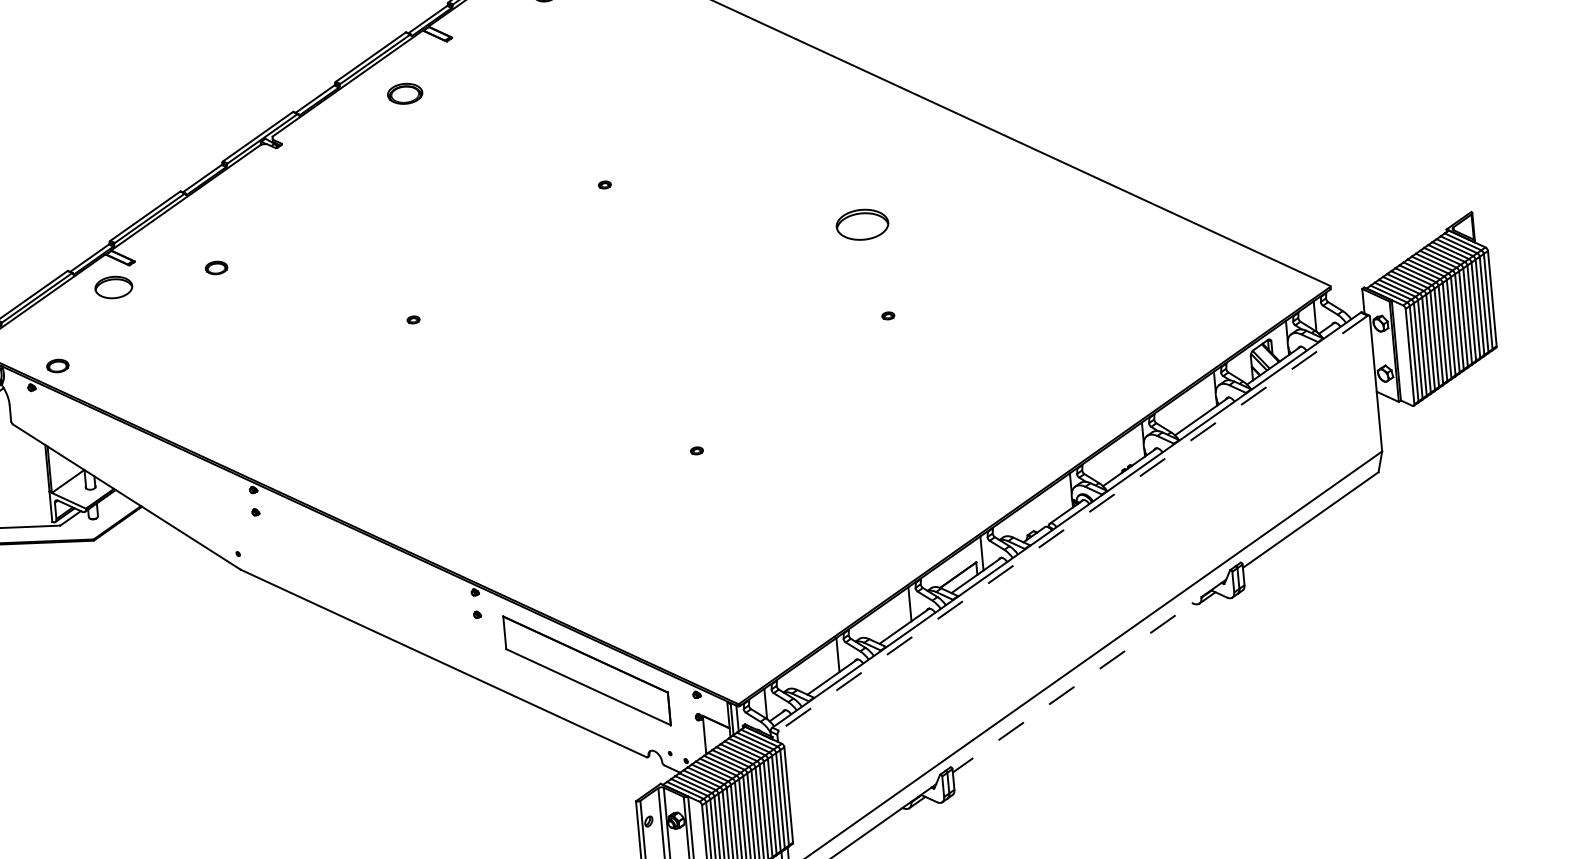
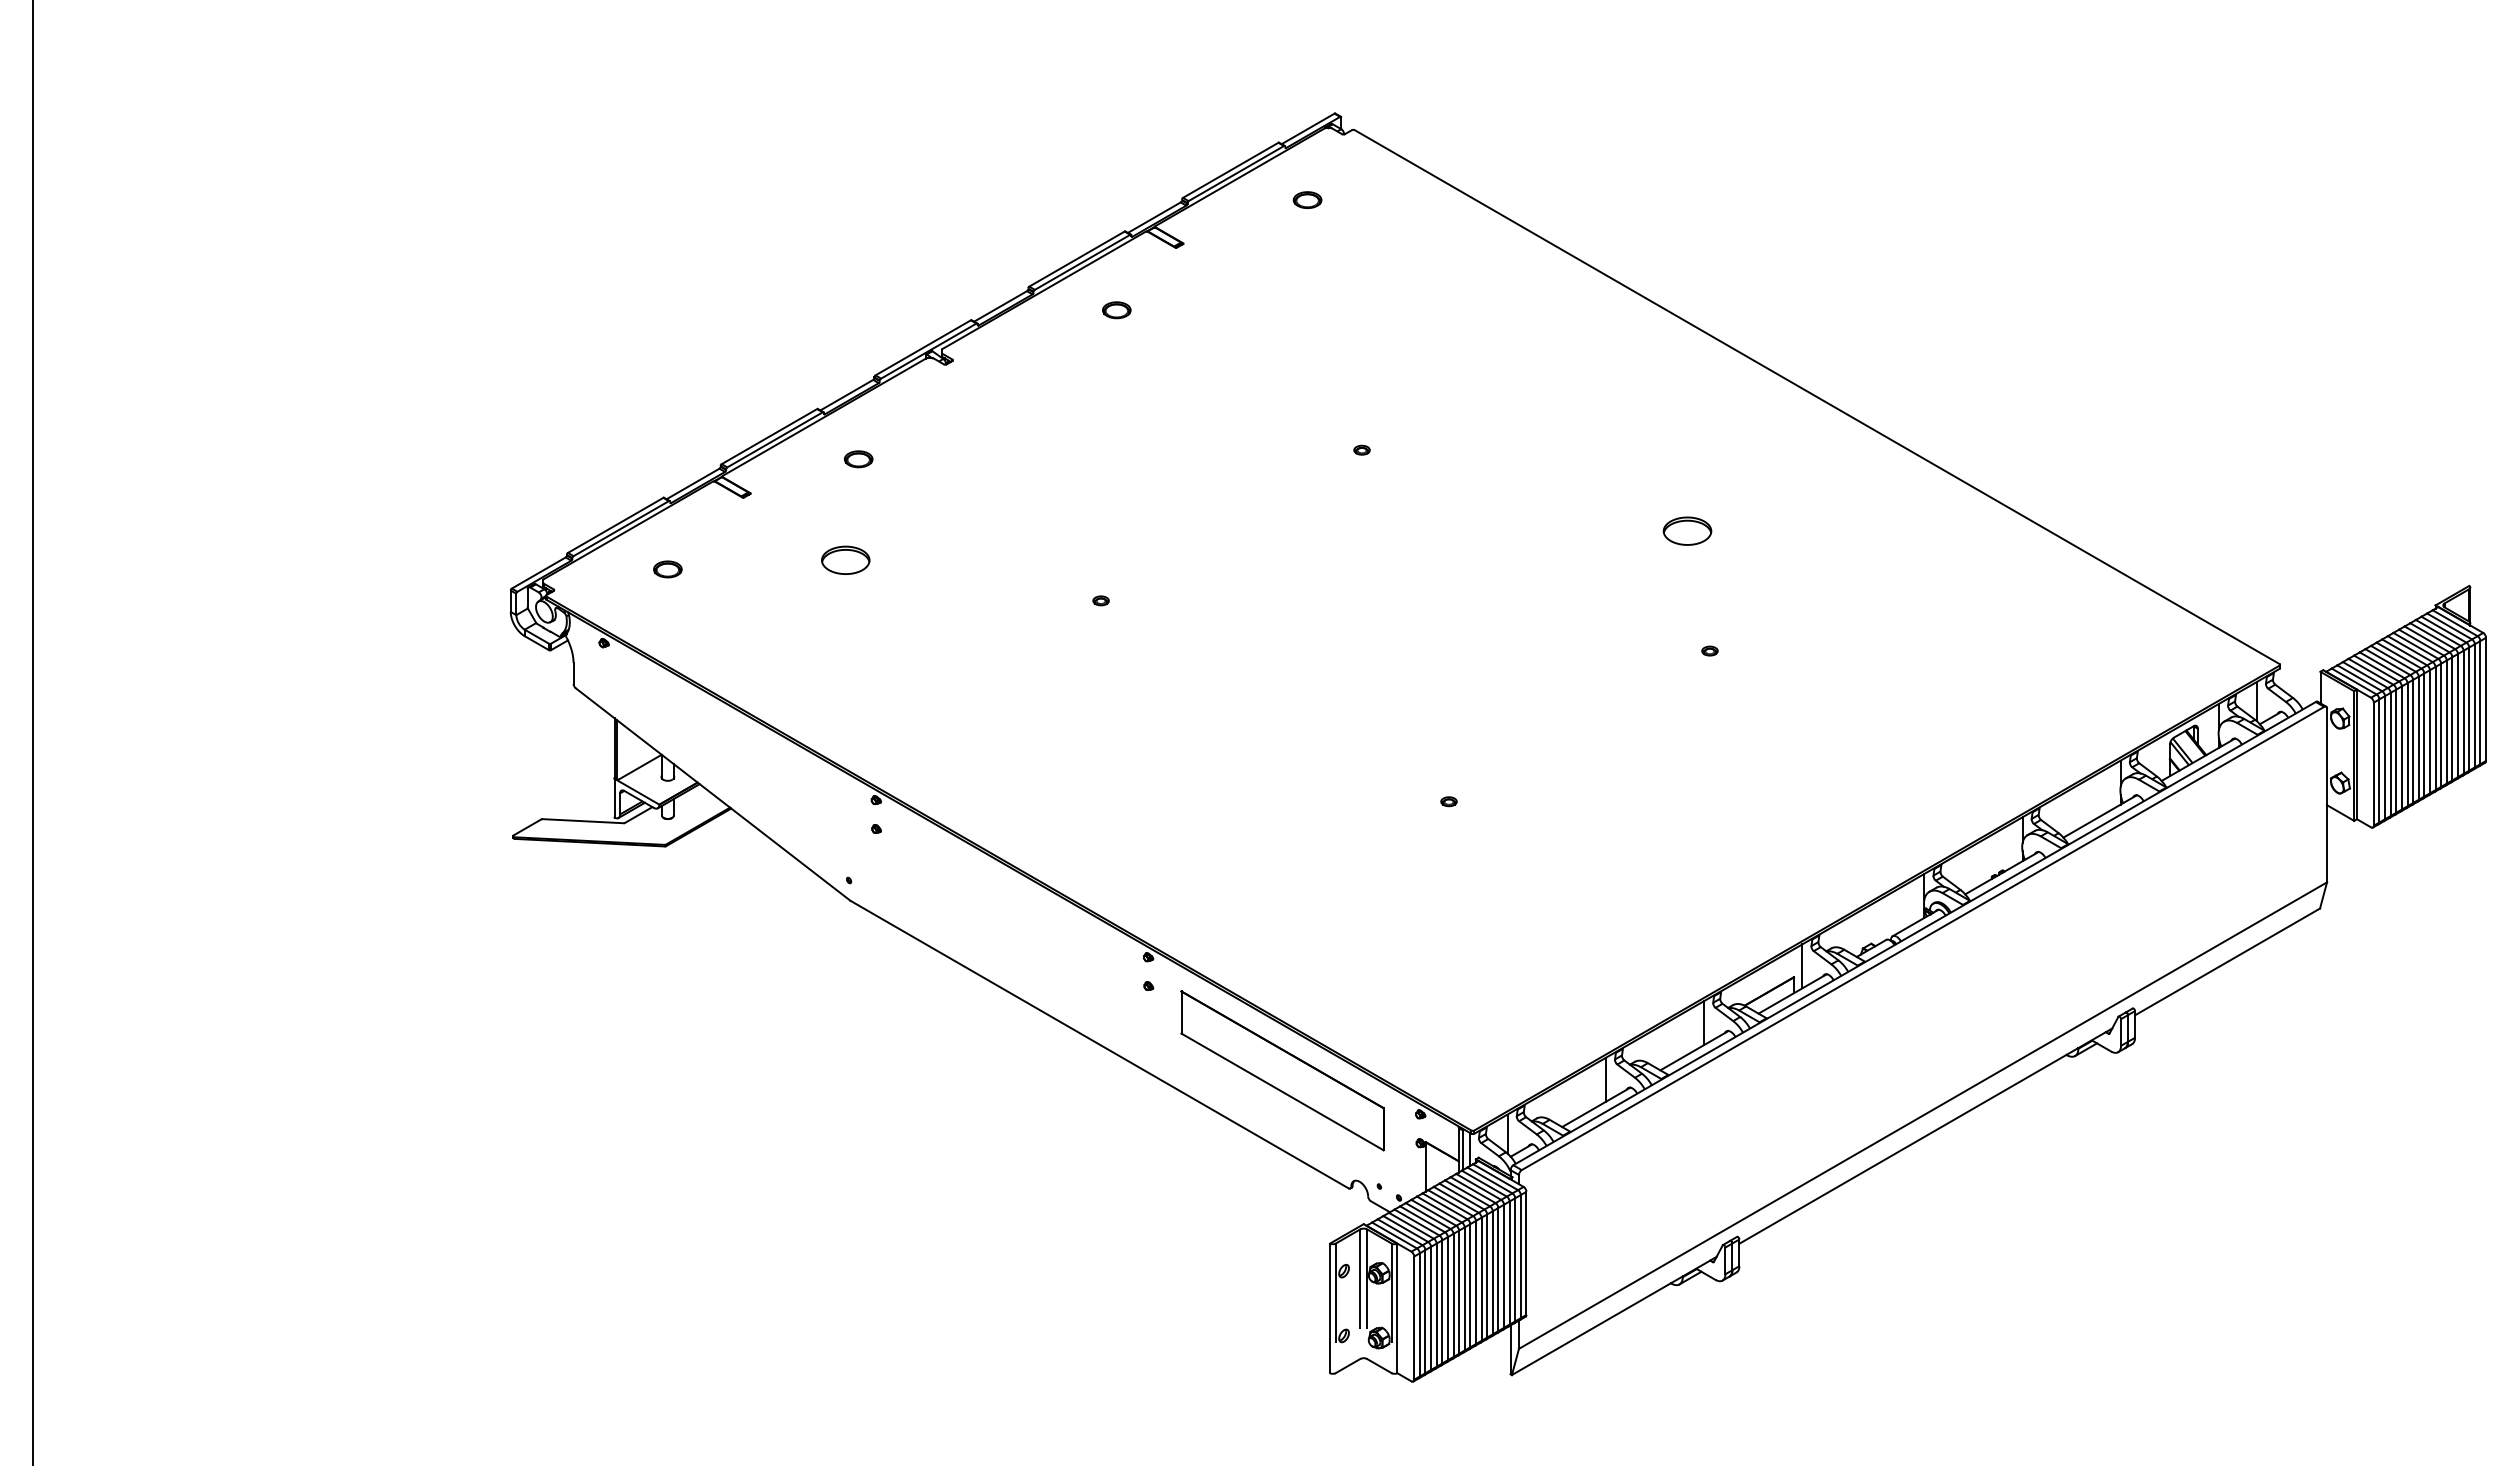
part: (405, 94) -> (1116, 310), size x0.62
part: (862, 224) -> (1687, 530), size x0.71
part: (216, 268) -> (858, 459), moved
part: (113, 286) -> (845, 559), moved
part: (57, 366) -> (667, 569), moved
line: (1073, 523) -> (1922, 938), dashed -> solid
line: (1089, 676) -> (1925, 1136), dashed -> solid

